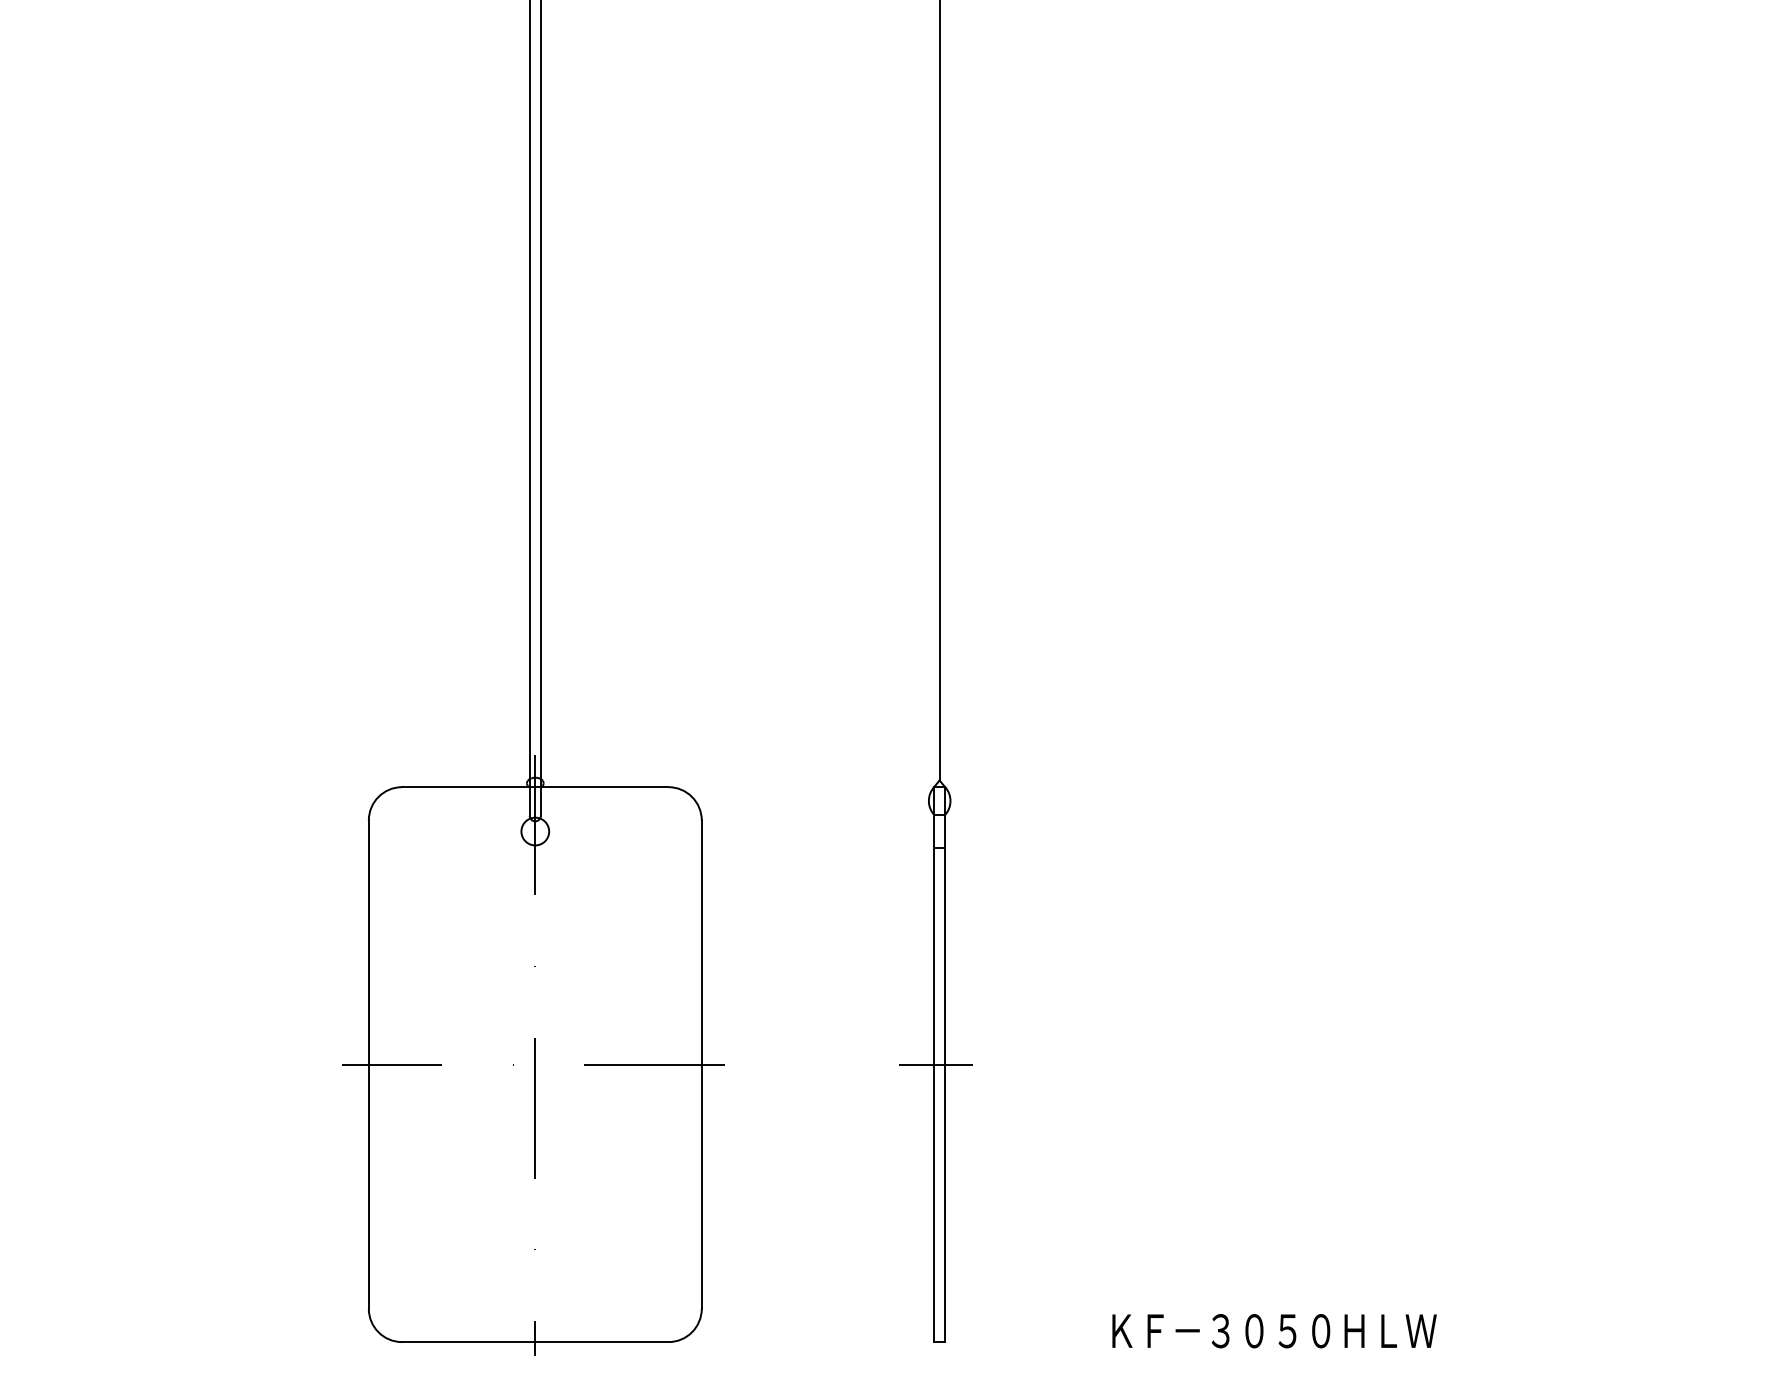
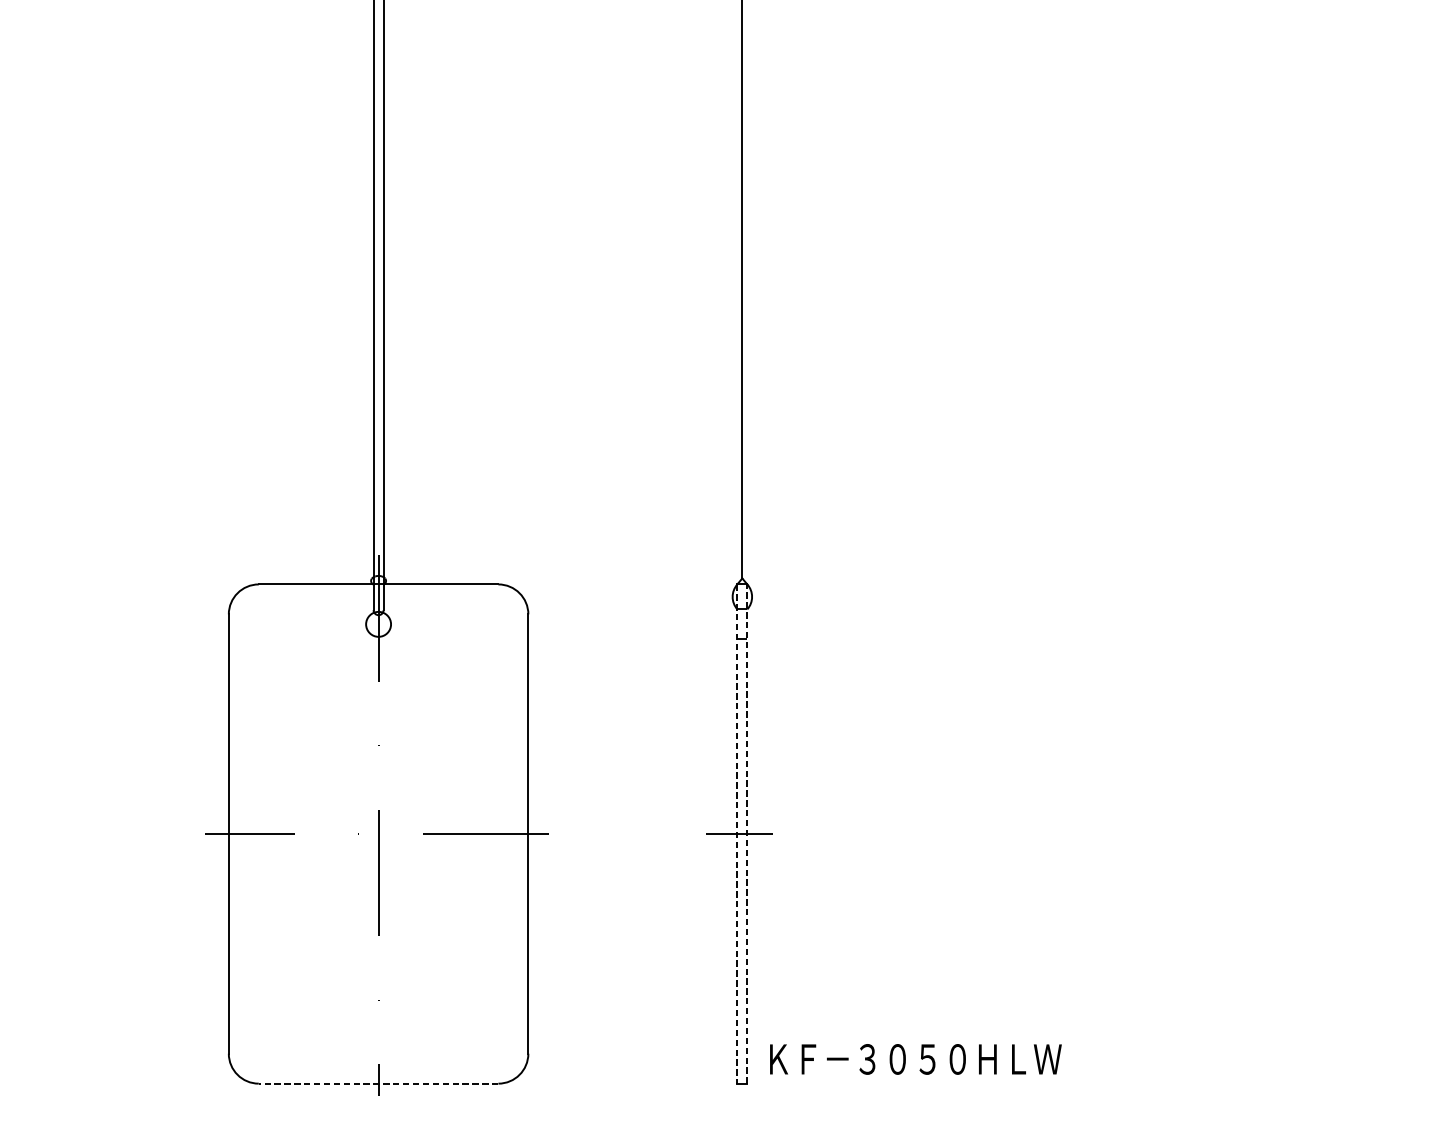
line: (945, 1064) -> (747, 833), solid -> dashed
line: (934, 1065) -> (737, 834), solid -> dashed
text: (1274, 1331) -> (915, 1059), moved
line: (534, 1342) -> (377, 1084), solid -> dashed

